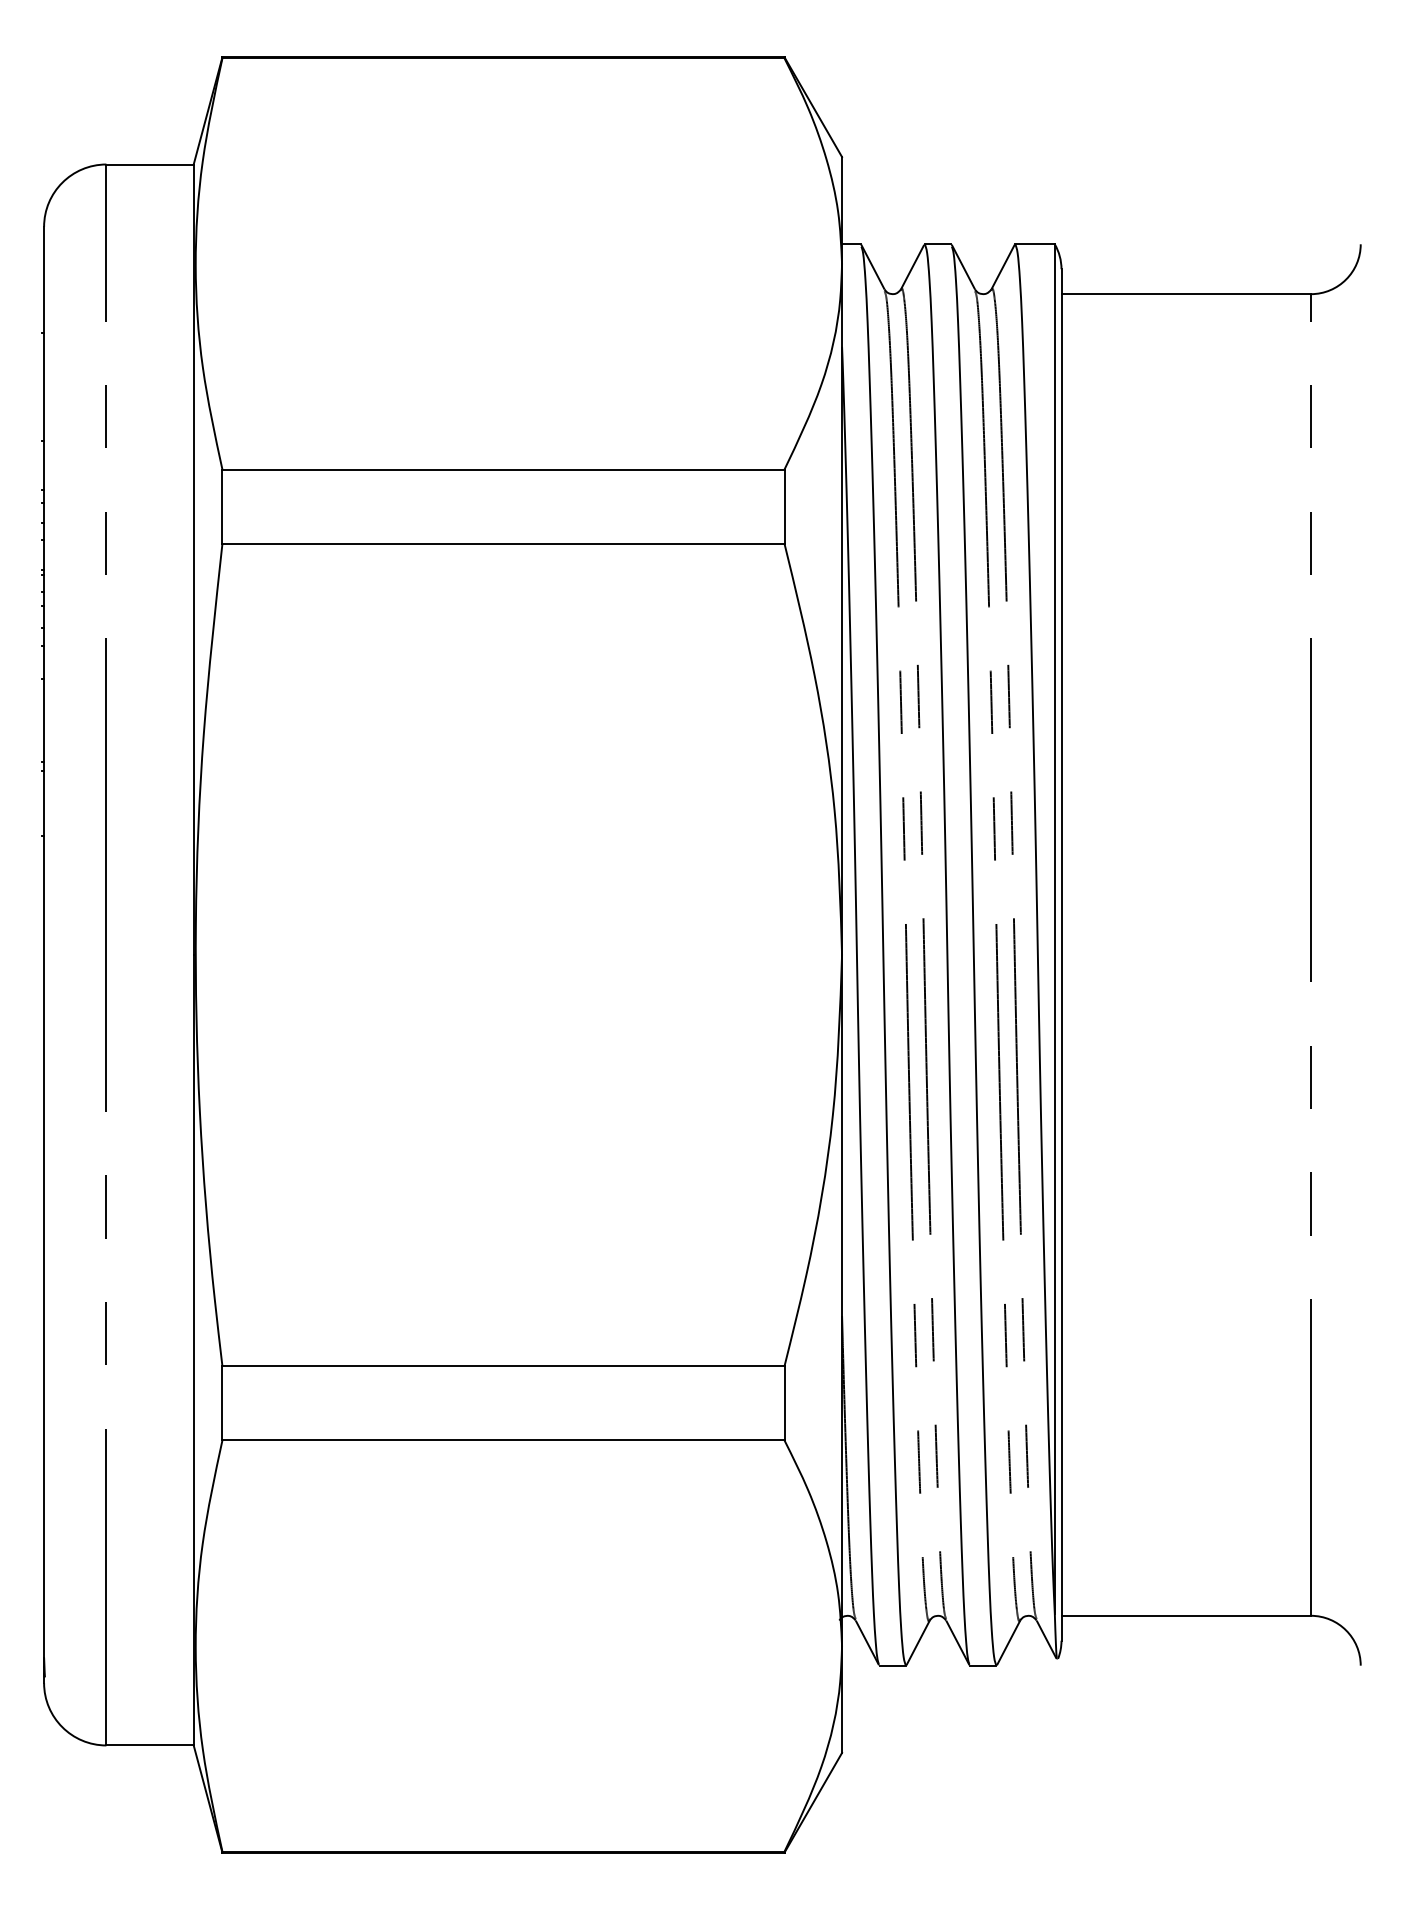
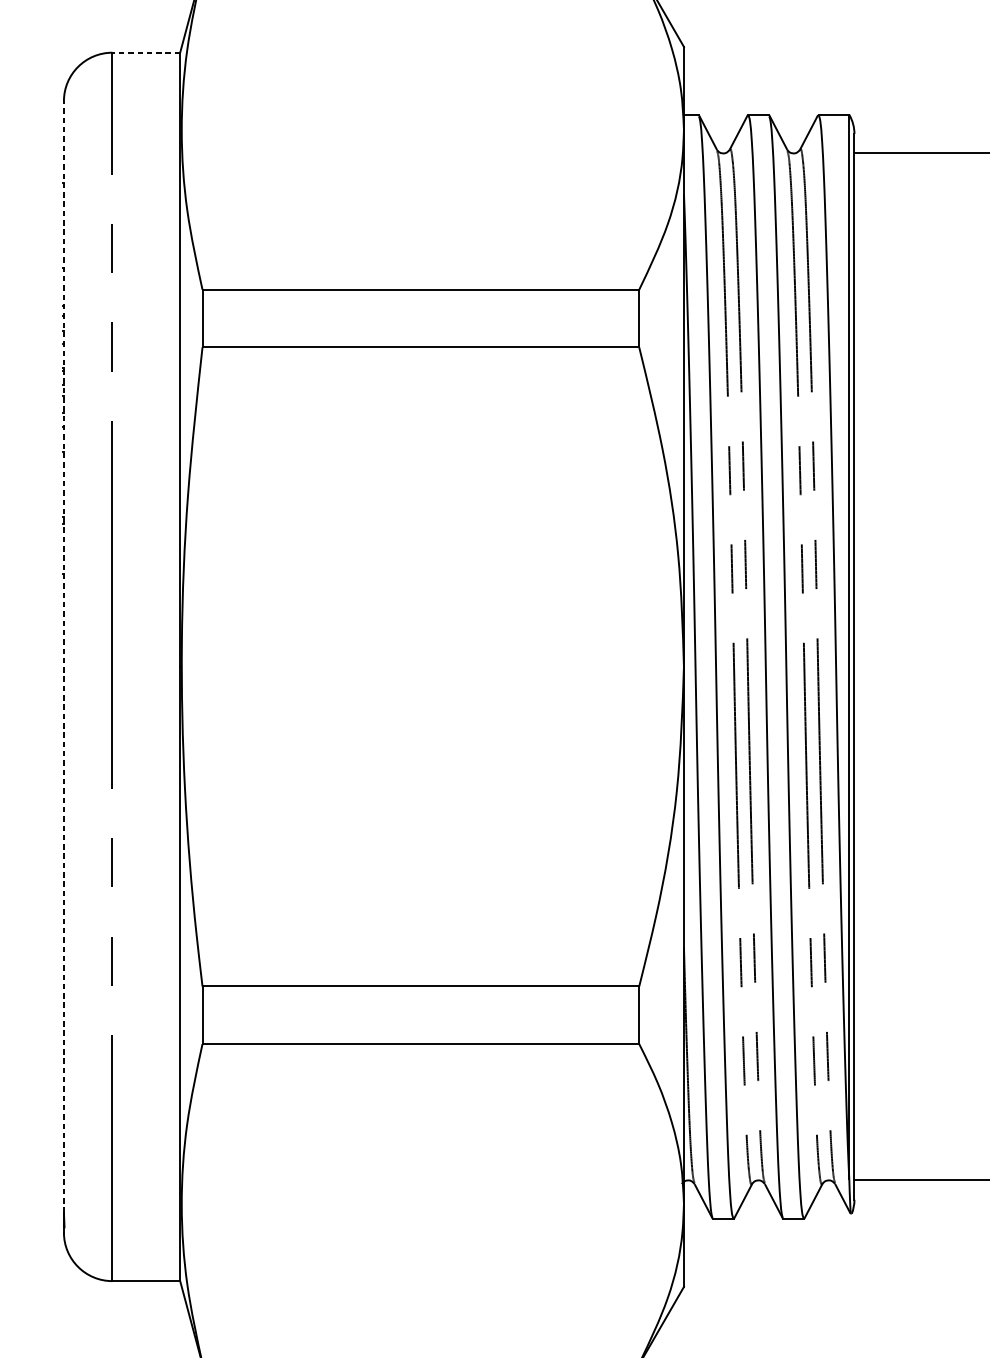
line: (150, 164) -> (146, 52), solid -> dashed
line: (44, 941) -> (64, 656), solid -> dashed

